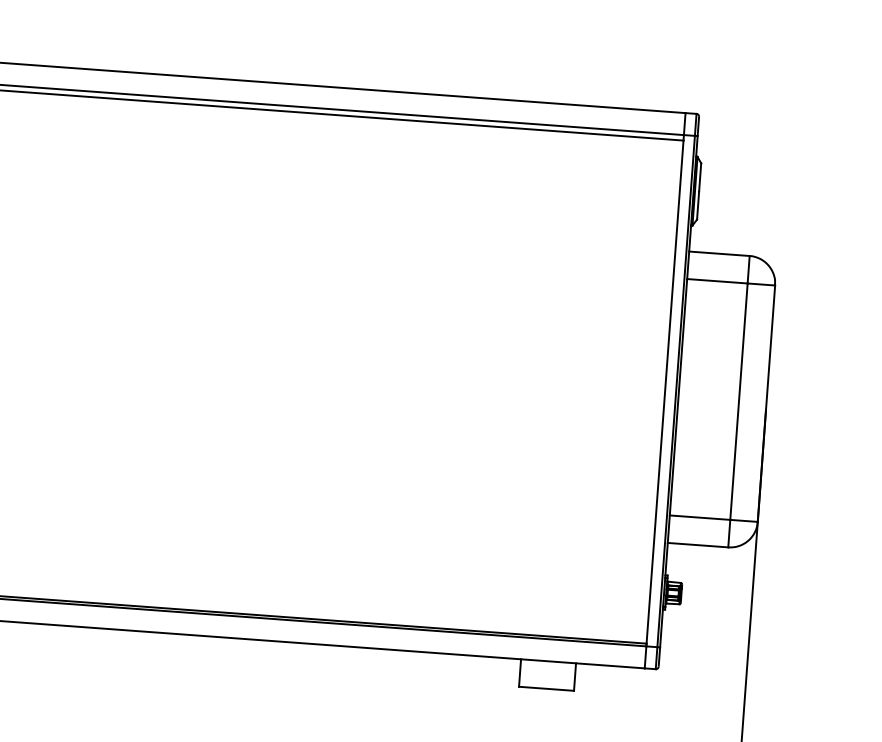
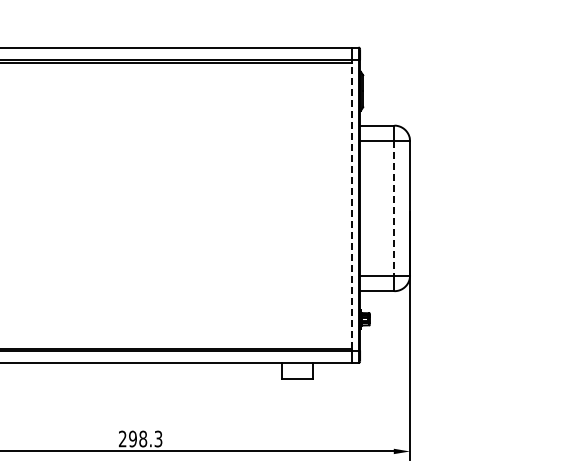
line: (665, 392) -> (352, 206), solid -> dashed
line: (739, 401) -> (394, 208), solid -> dashed

